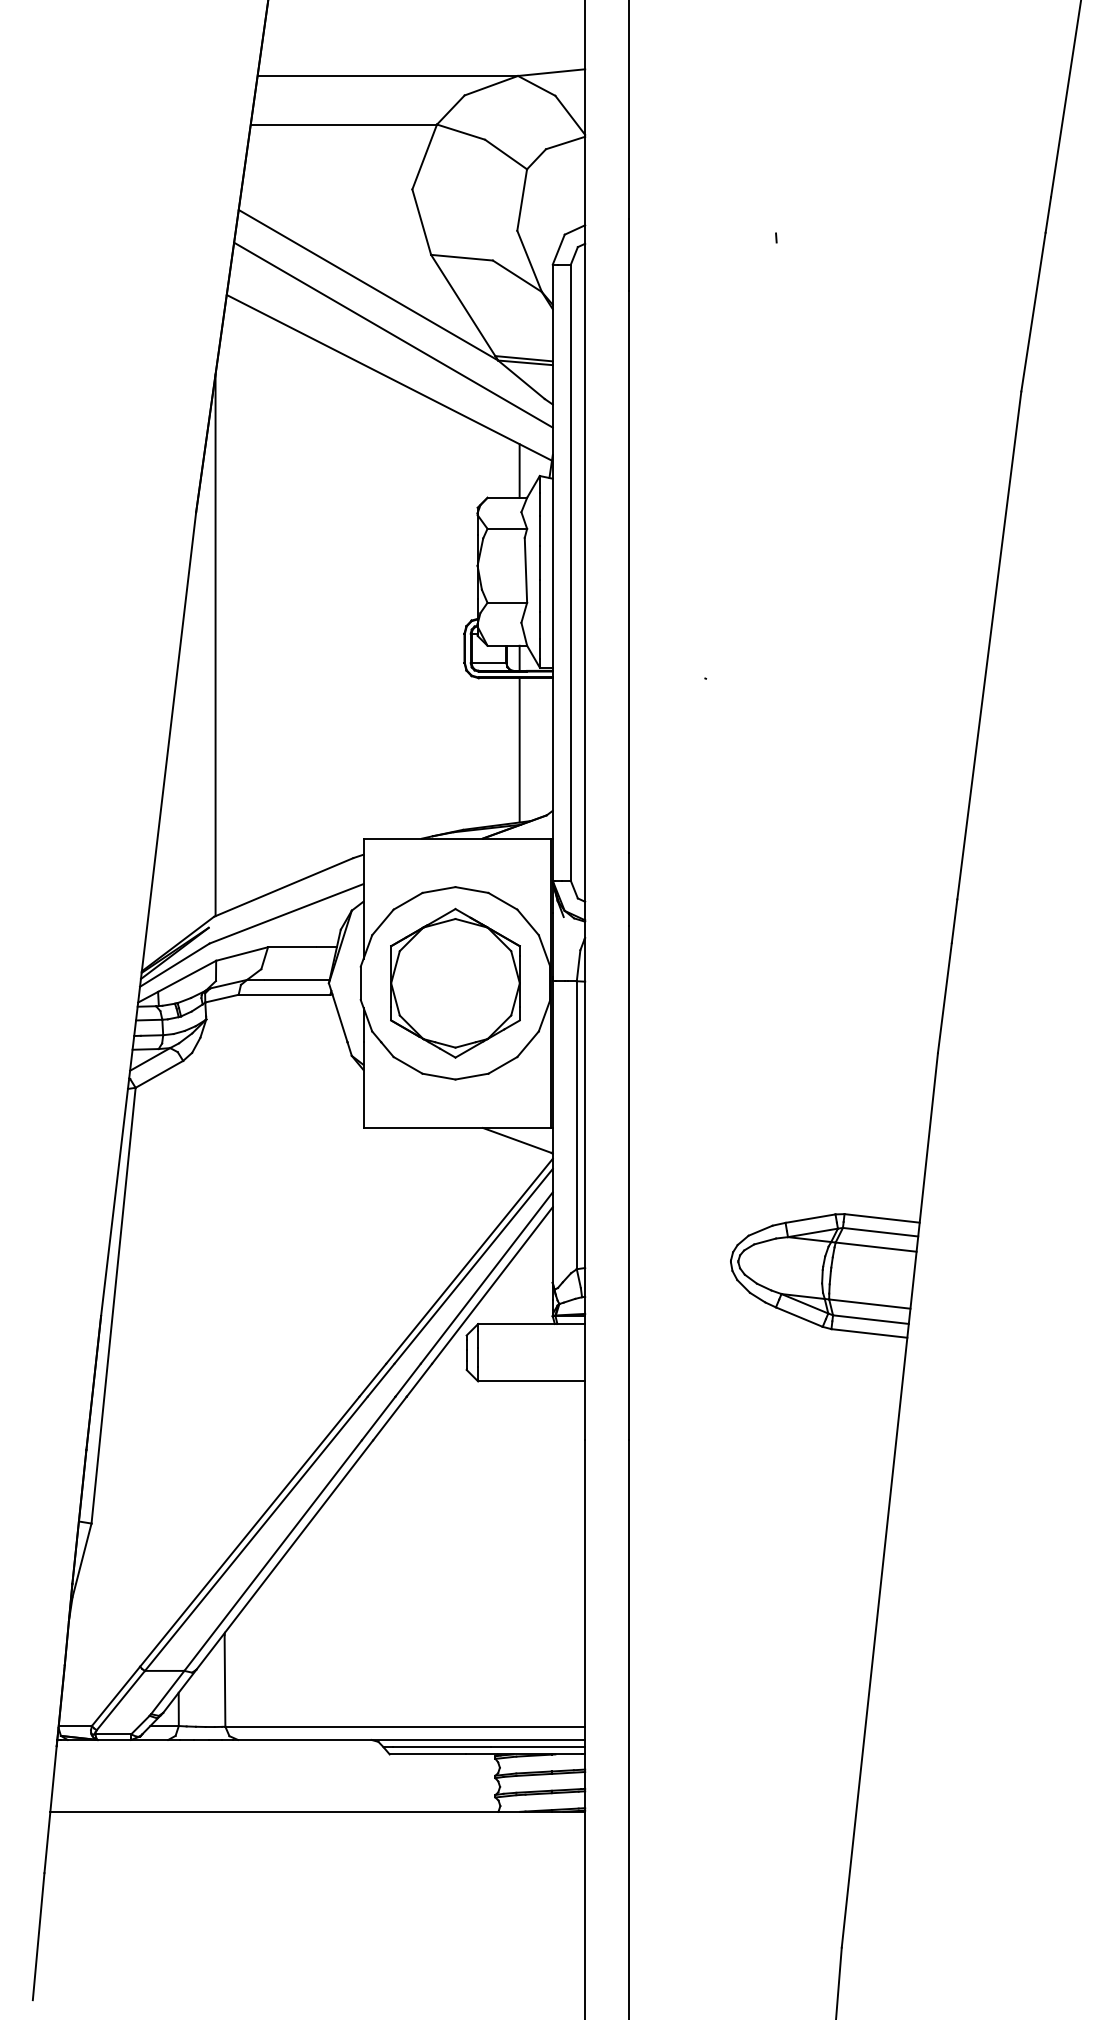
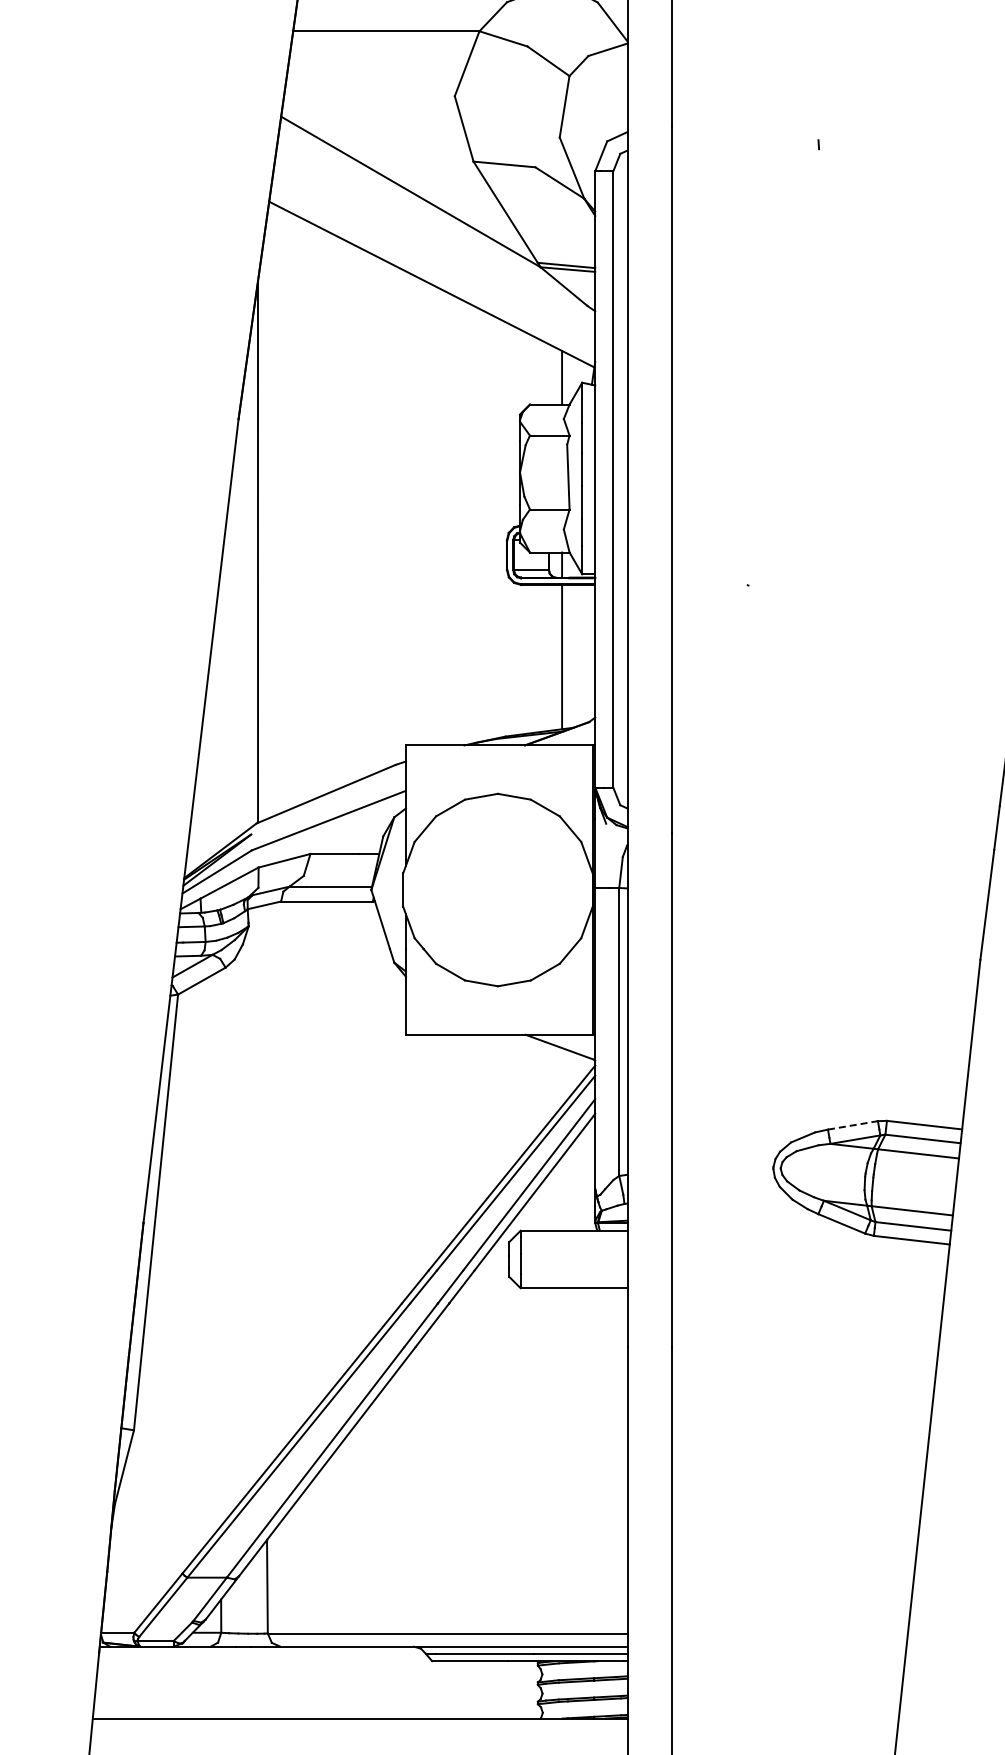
line: (393, 334) -> (435, 241), removed
part: (455, 982) -> (497, 889), removed
line: (811, 1218) -> (853, 1125), solid -> dashed

